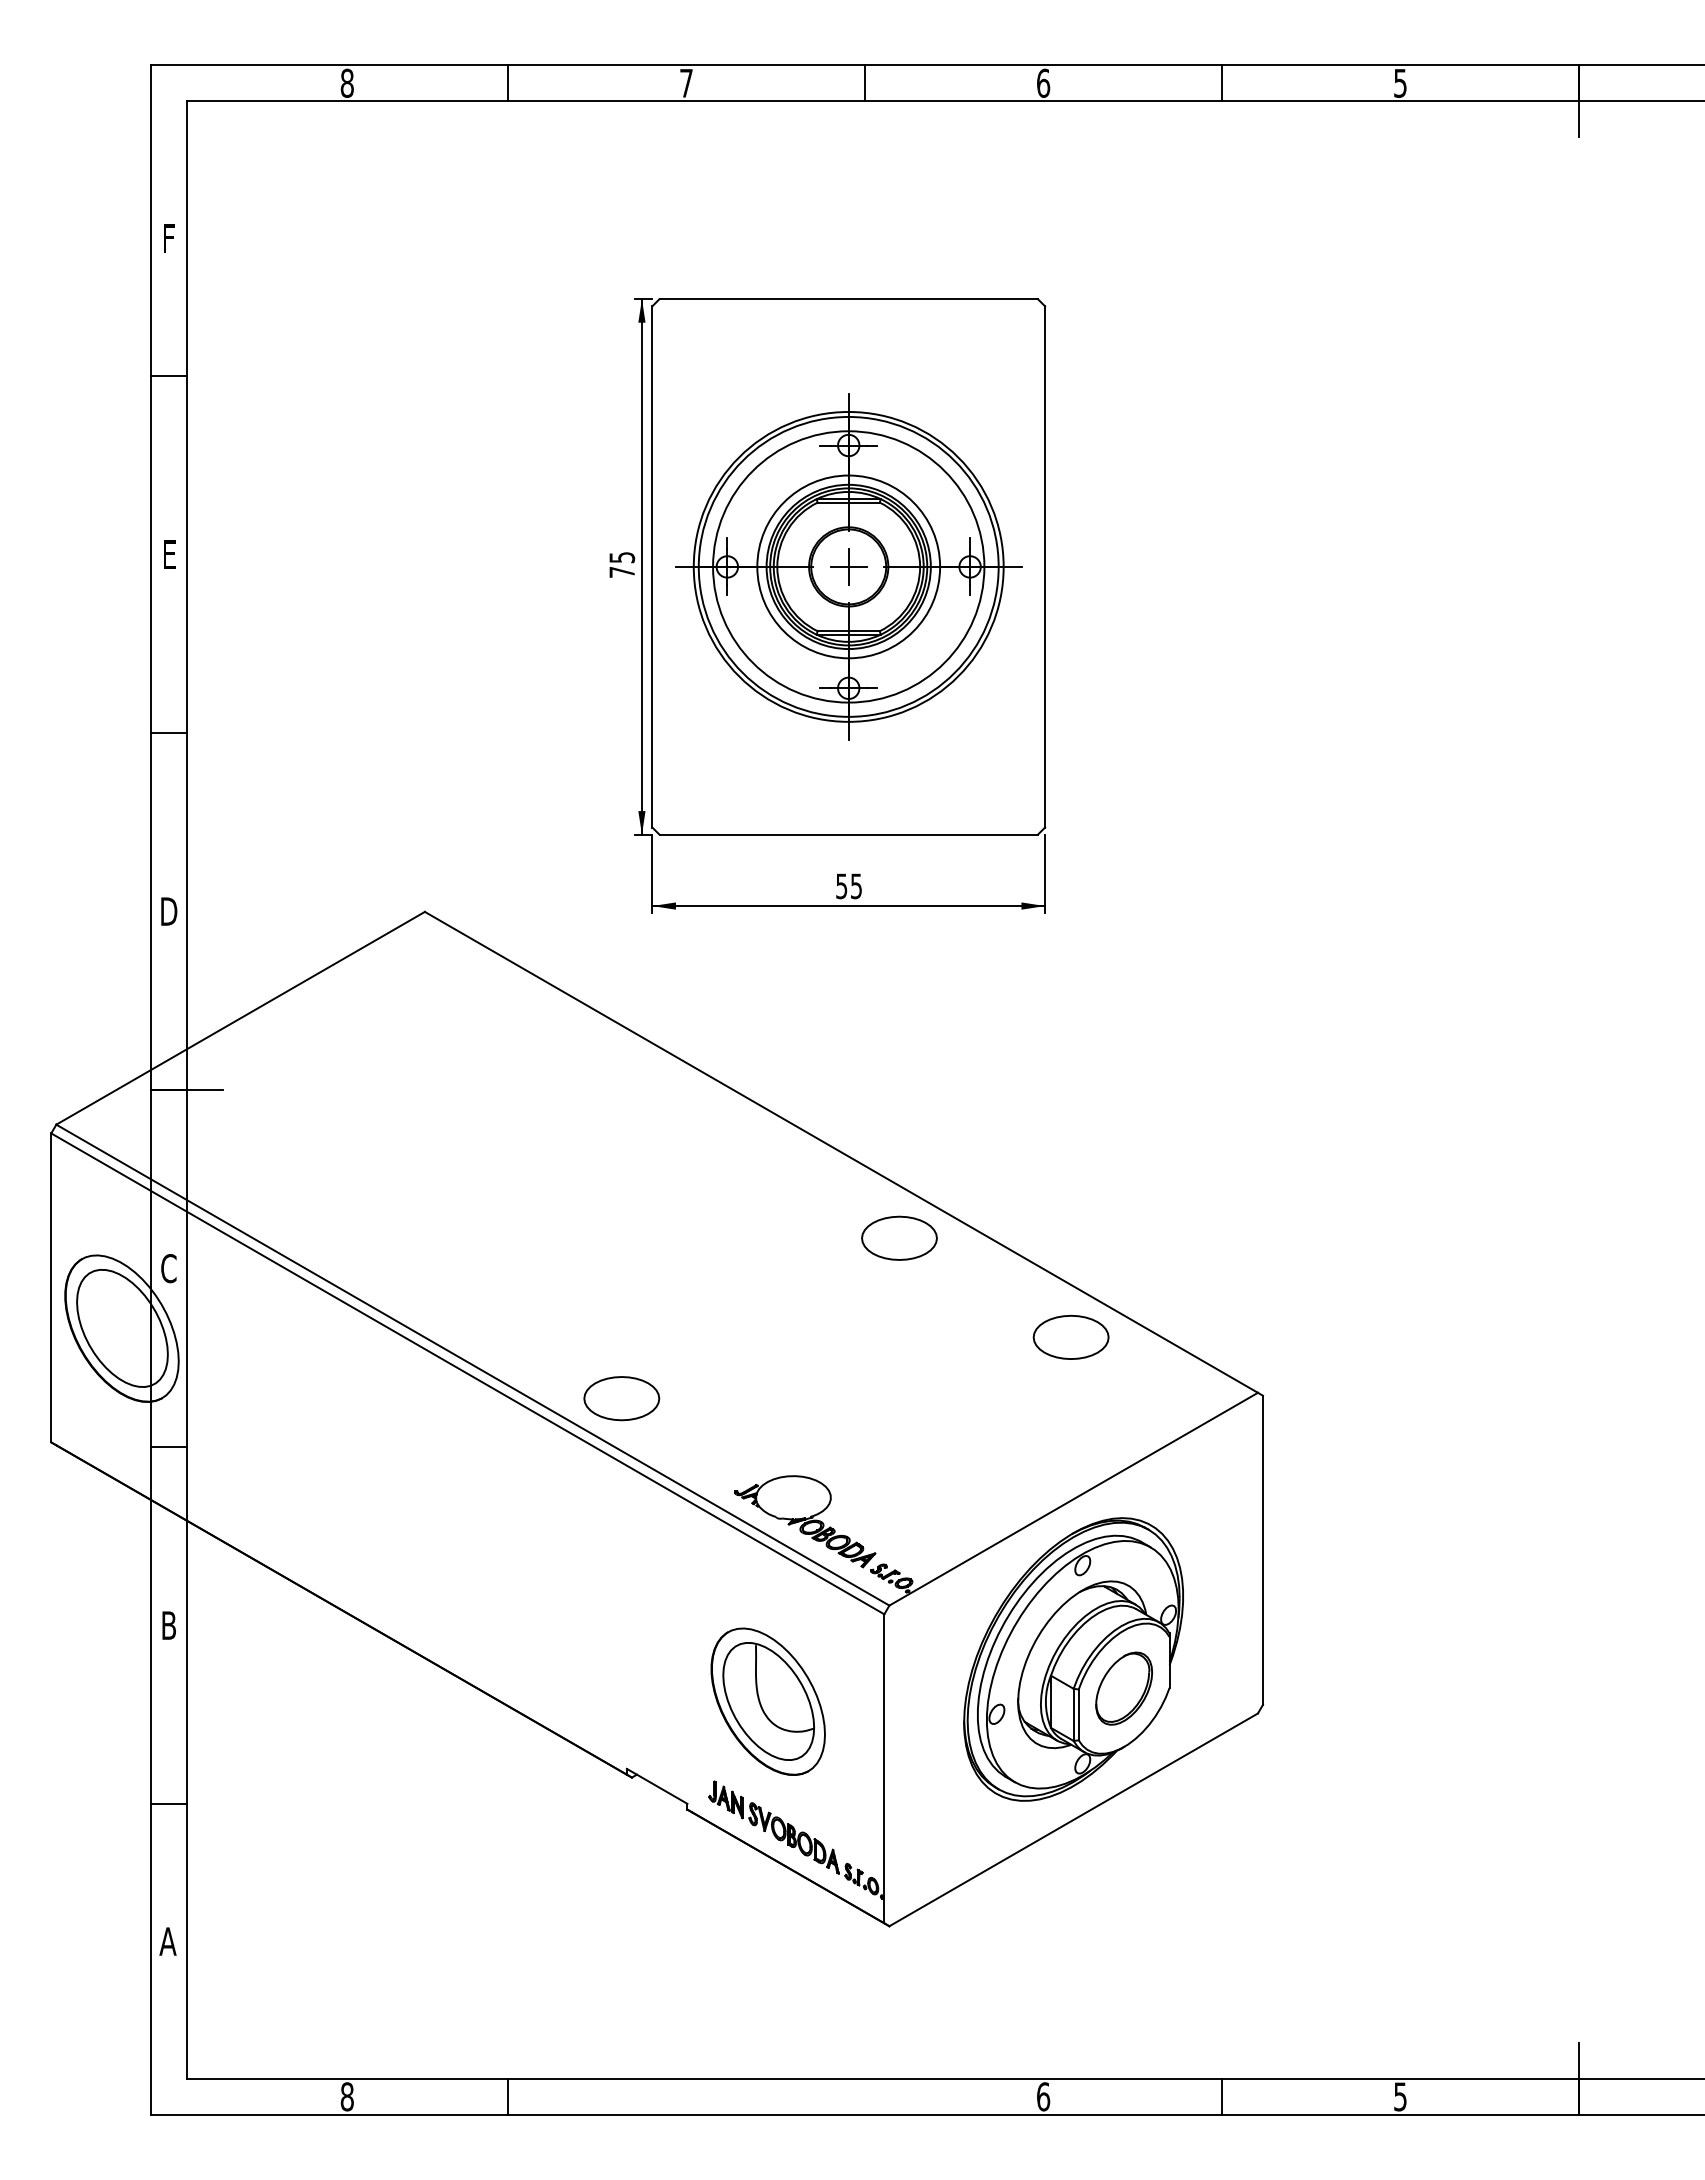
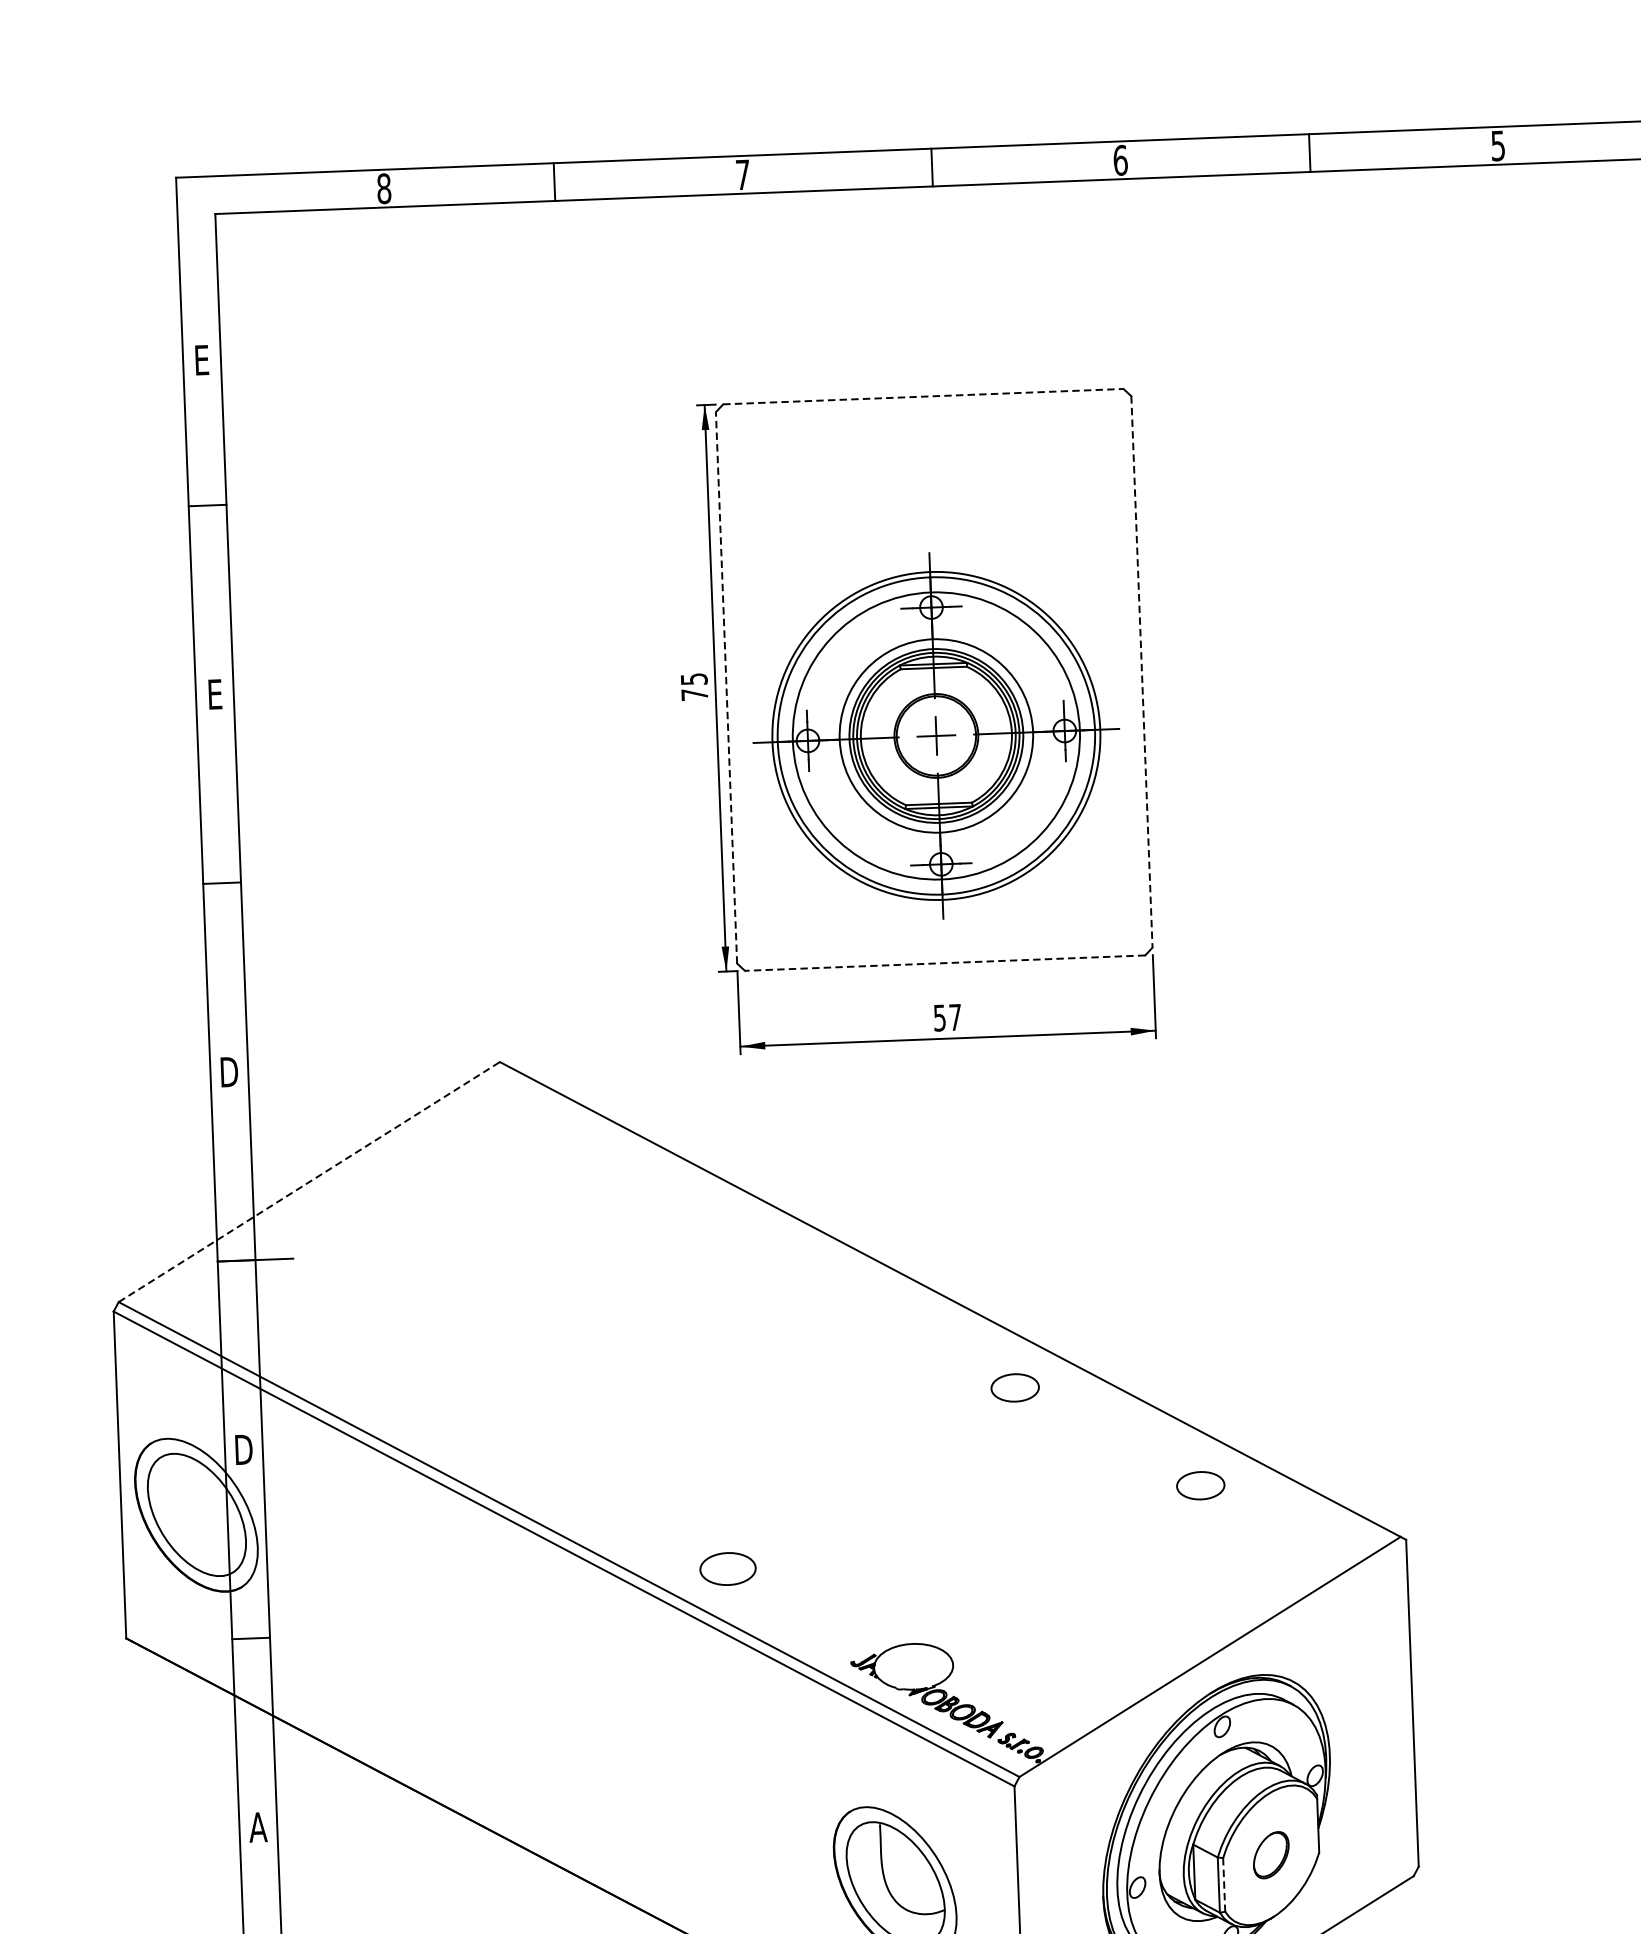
text: (168, 238) -> (201, 360), F -> E
line: (849, 299) -> (924, 396), solid -> dashed
line: (652, 566) -> (726, 687), solid -> dashed
part: (848, 566) -> (936, 735), moved
line: (1045, 566) -> (1142, 671), solid -> dashed
line: (848, 834) -> (944, 962), solid -> dashed
text: (856, 886) -> (955, 1017), 55 -> 57
line: (240, 1018) -> (309, 1182), solid -> dashed
part: (899, 1237) -> (1015, 1387), size x0.6
text: (169, 1268) -> (244, 1449), C -> D
part: (1070, 1336) -> (1200, 1484), size x0.6
part: (621, 1398) -> (727, 1568), size x0.7
text: (168, 1625) -> (257, 1827), B -> A
part: (1124, 1688) -> (1271, 1855), size x0.6
line: (1078, 1715) -> (1223, 1885), solid -> dashed

